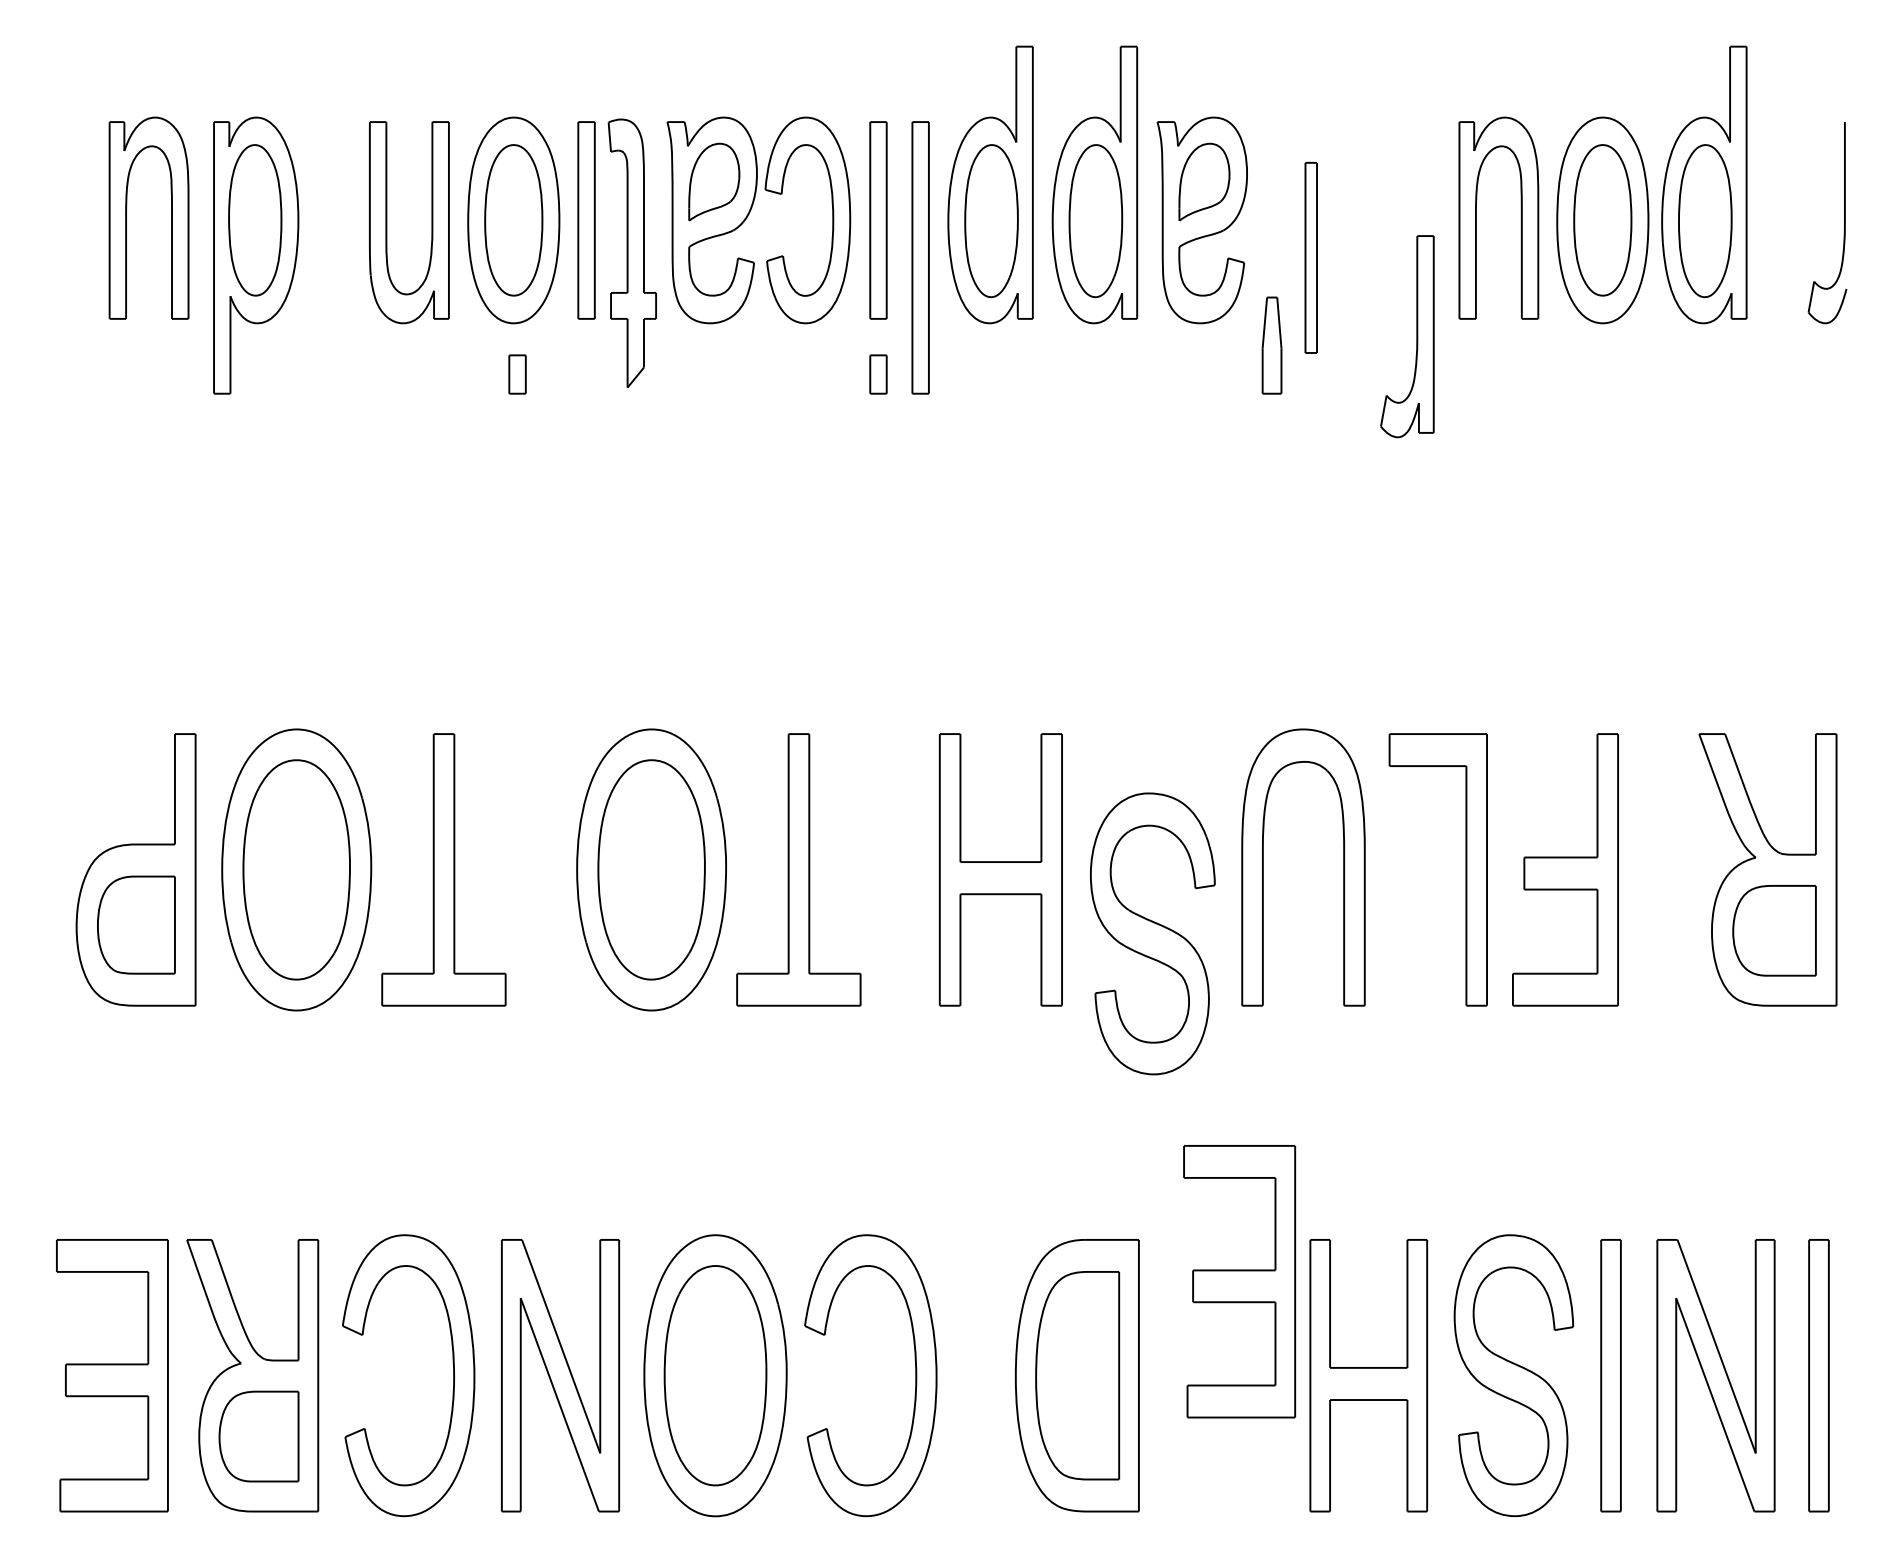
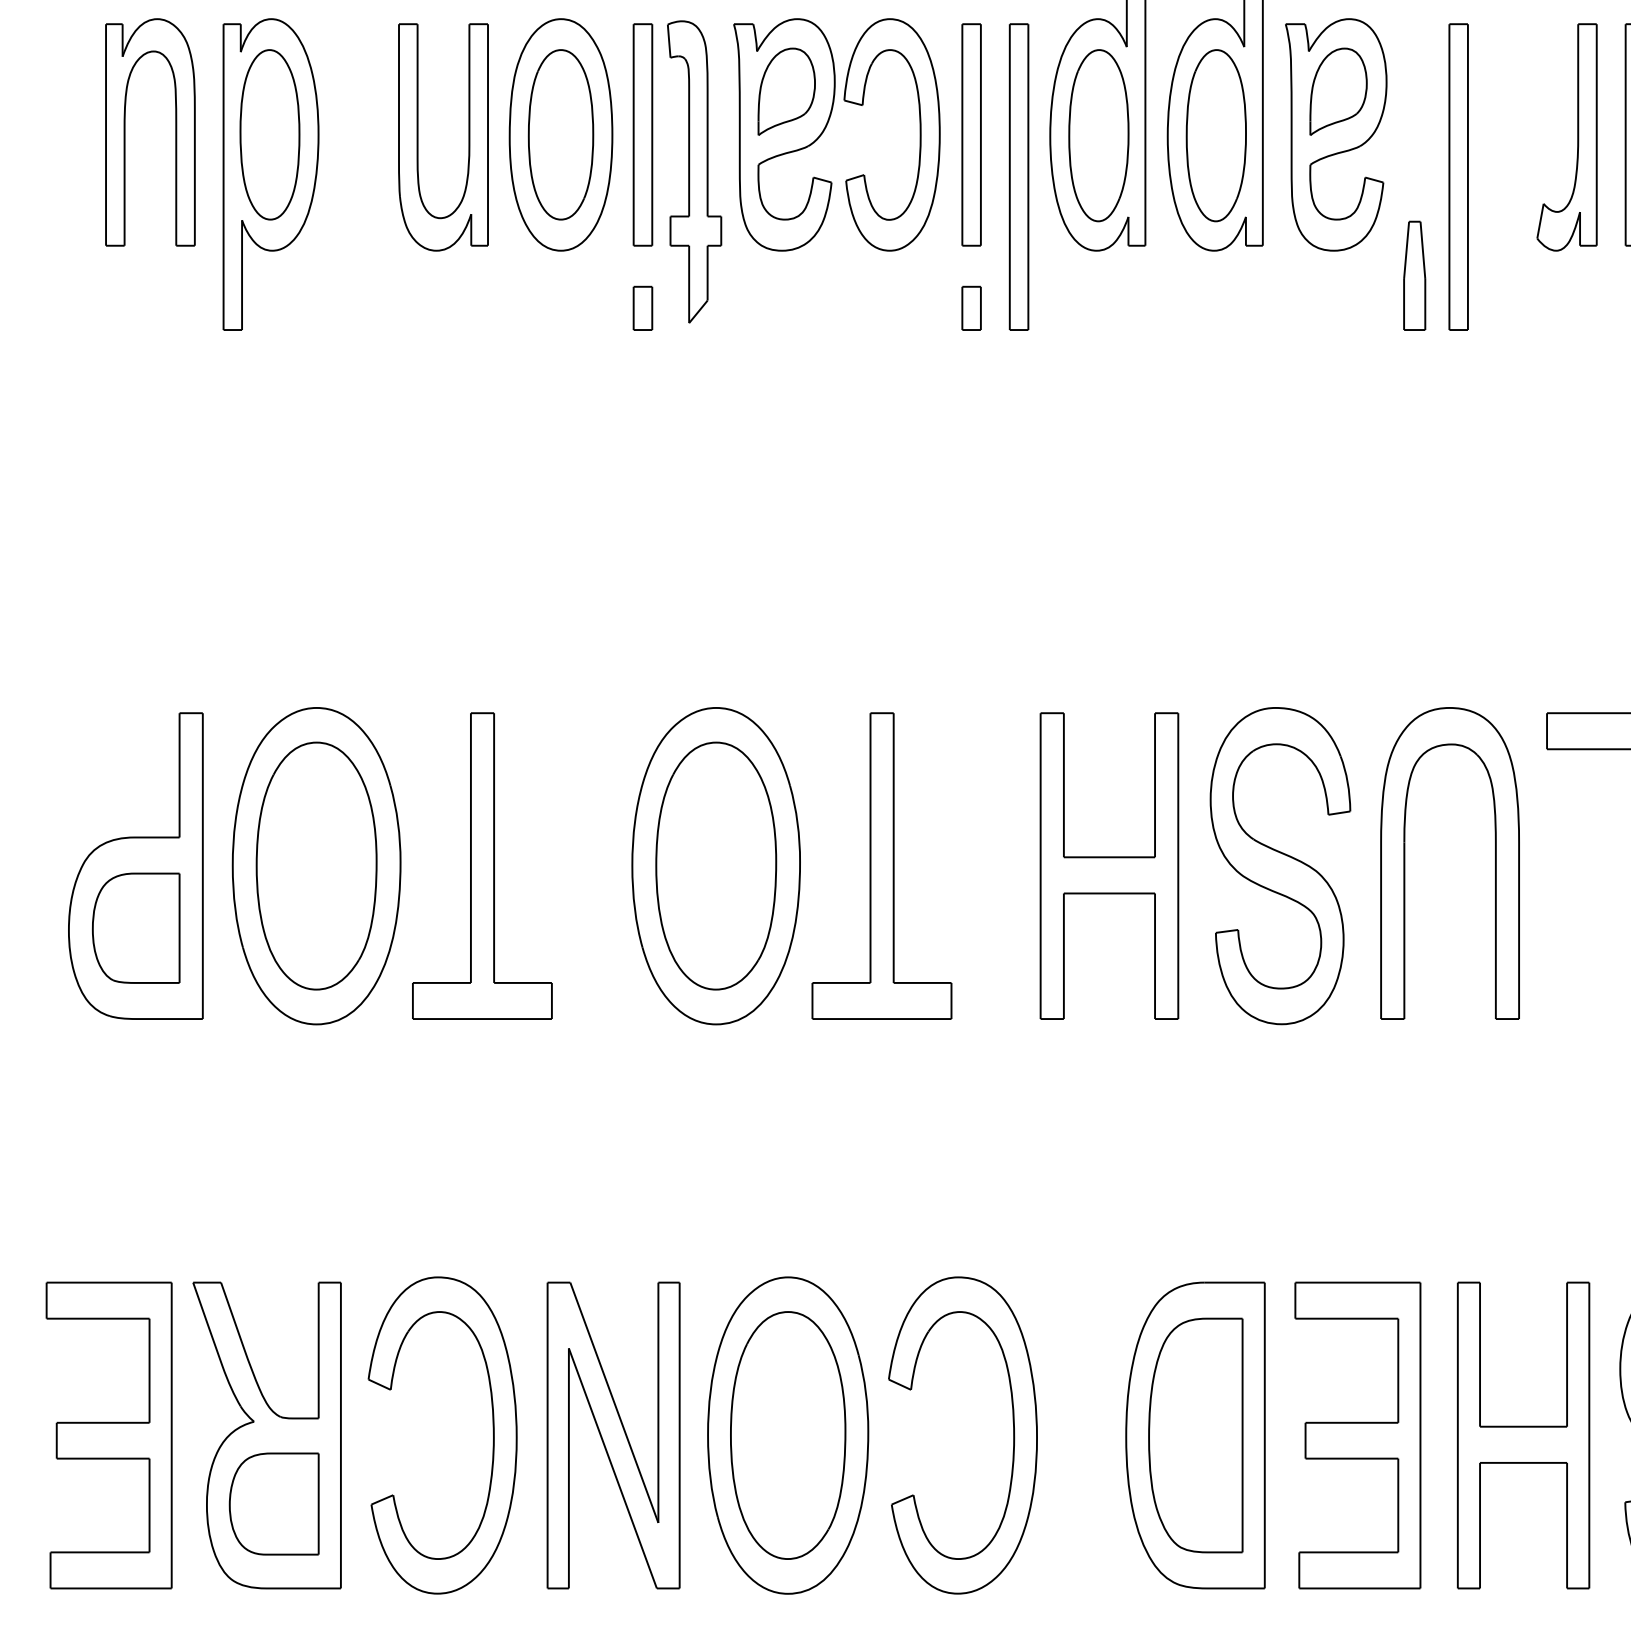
part: (1311, 257) -> (1459, 176), size x1.43
part: (1416, 336) -> (1577, 137), moved
part: (517, 374) -> (642, 308), moved
part: (1152, 933) -> (1280, 865), moved
part: (1239, 1281) -> (1357, 1435), moved

